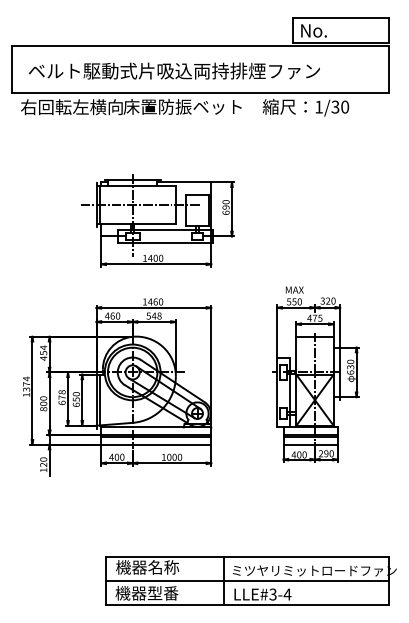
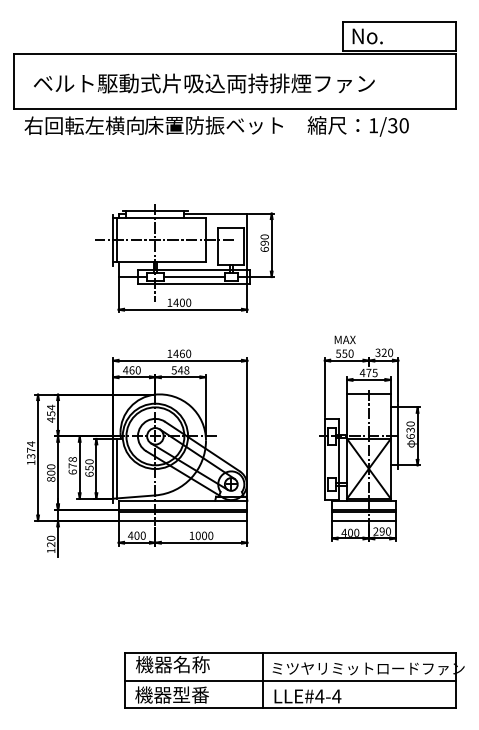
line: (165, 236) -> (193, 277), added
text: (272, 594) -> (319, 696), LLE#3-4 -> LLE#4-4

